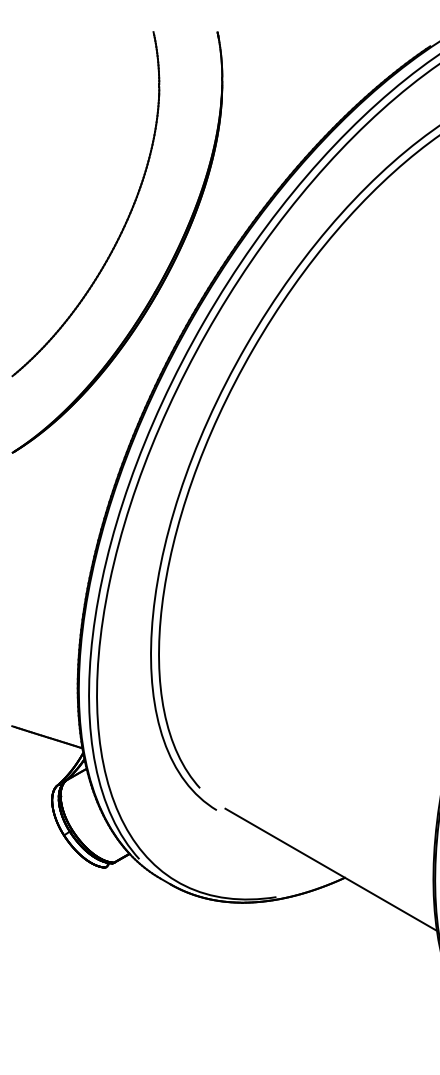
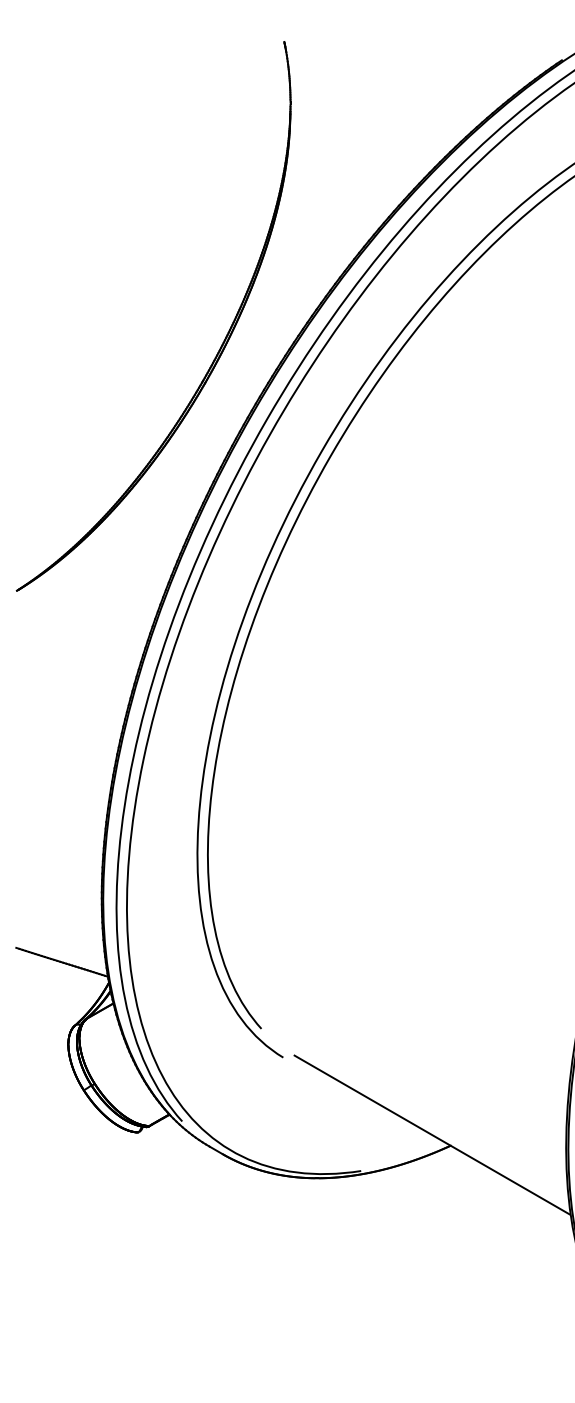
part: (126, 219) -> (165, 286), removed

